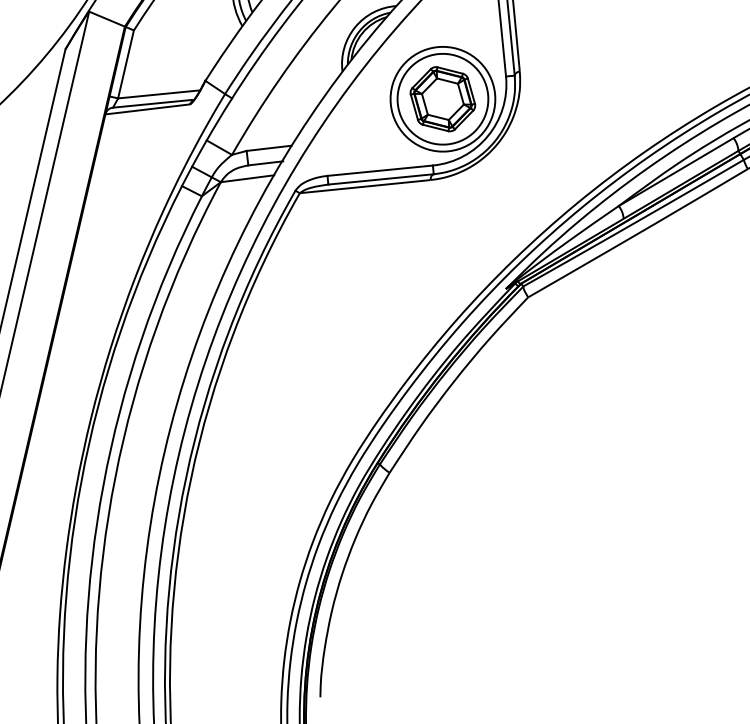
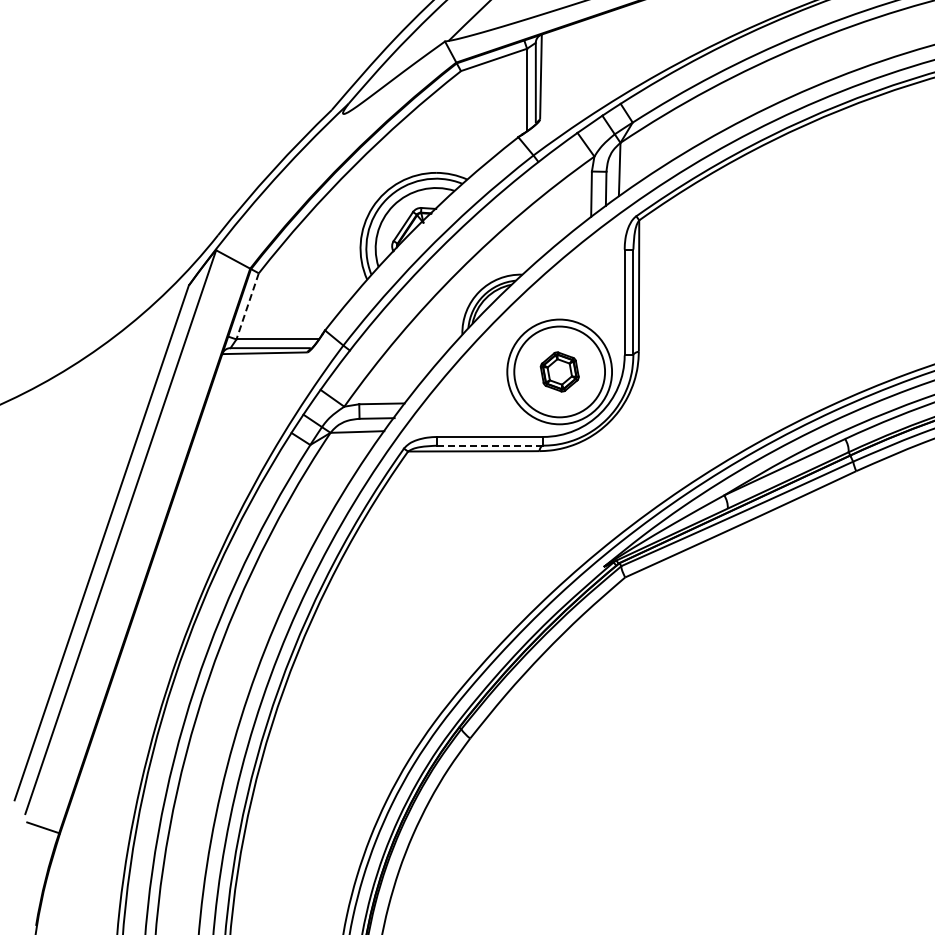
line: (125, 64) -> (247, 306), solid -> dashed
part: (442, 98) -> (559, 371), size x0.6
line: (381, 179) -> (490, 445), solid -> dashed

